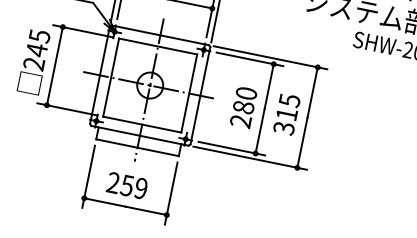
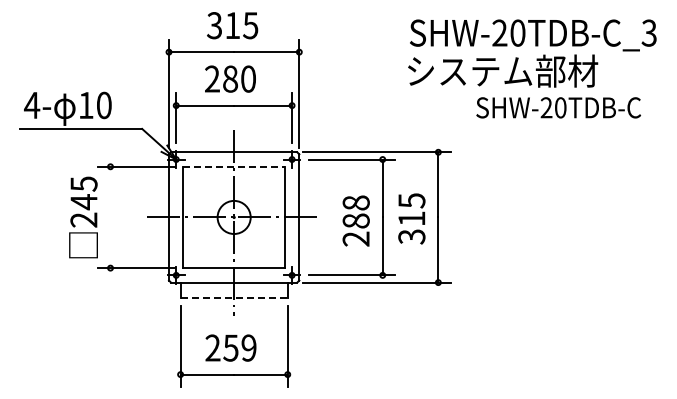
line: (158, 46) -> (234, 166), solid -> dashed
line: (54, 66) -> (110, 217), removed
text: (246, 93) -> (356, 202), 280 -> 288
line: (137, 148) -> (234, 298), solid -> dashed

